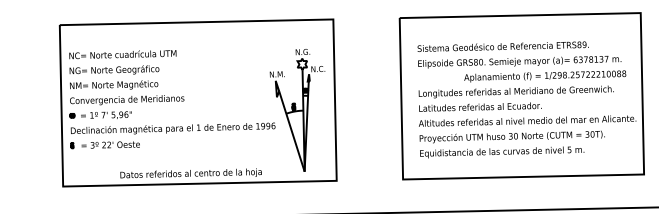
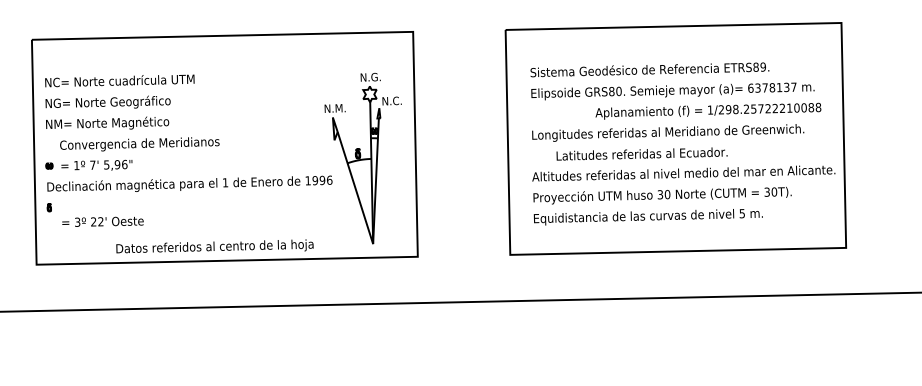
text: (126, 100) -> (139, 144), moved
text: (480, 106) -> (641, 153), moved
text: (110, 144) -> (102, 221), moved

